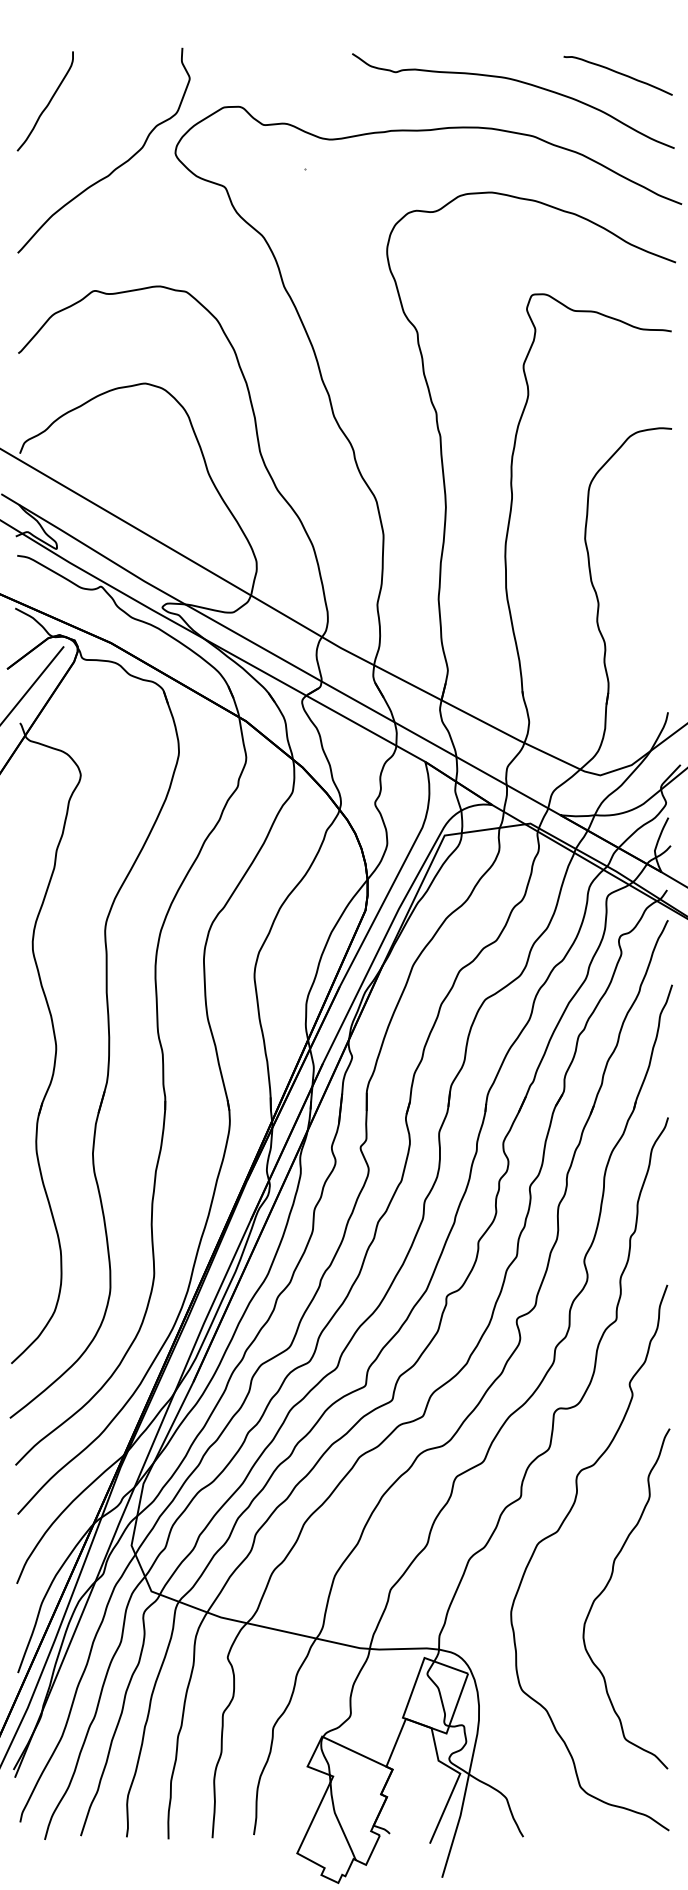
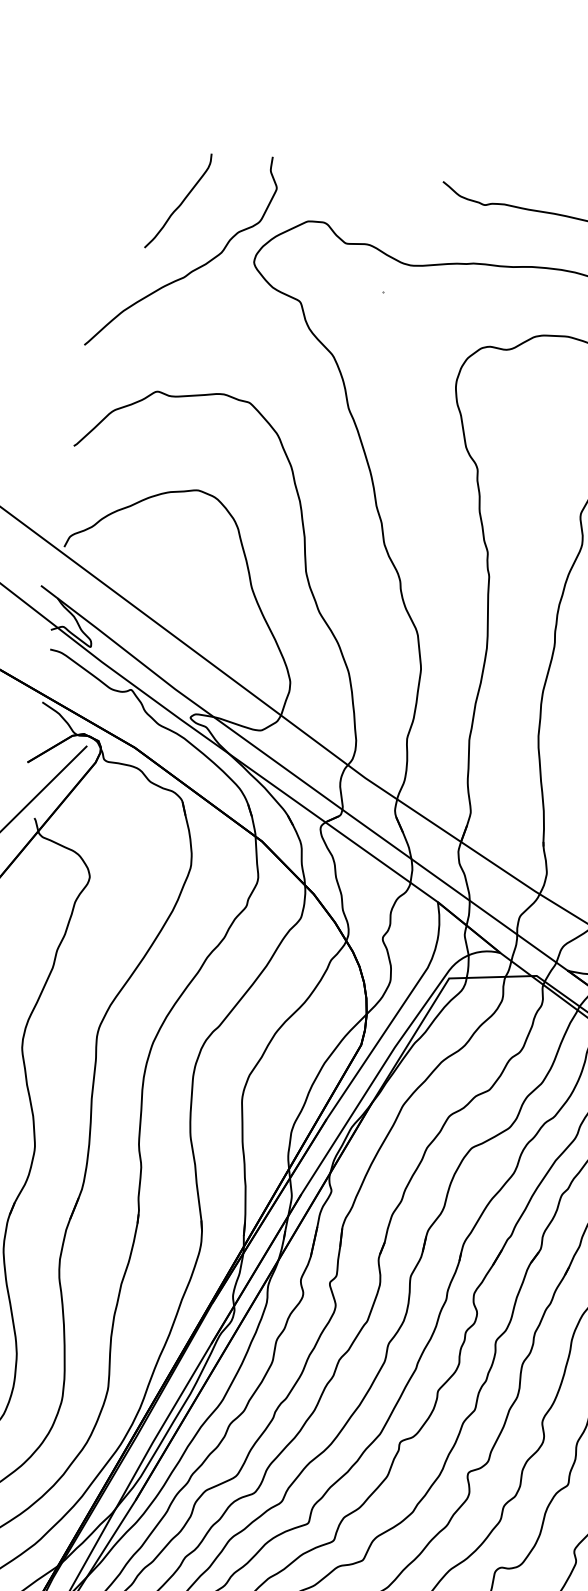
curve: (47, 103) -> (180, 203), moved

